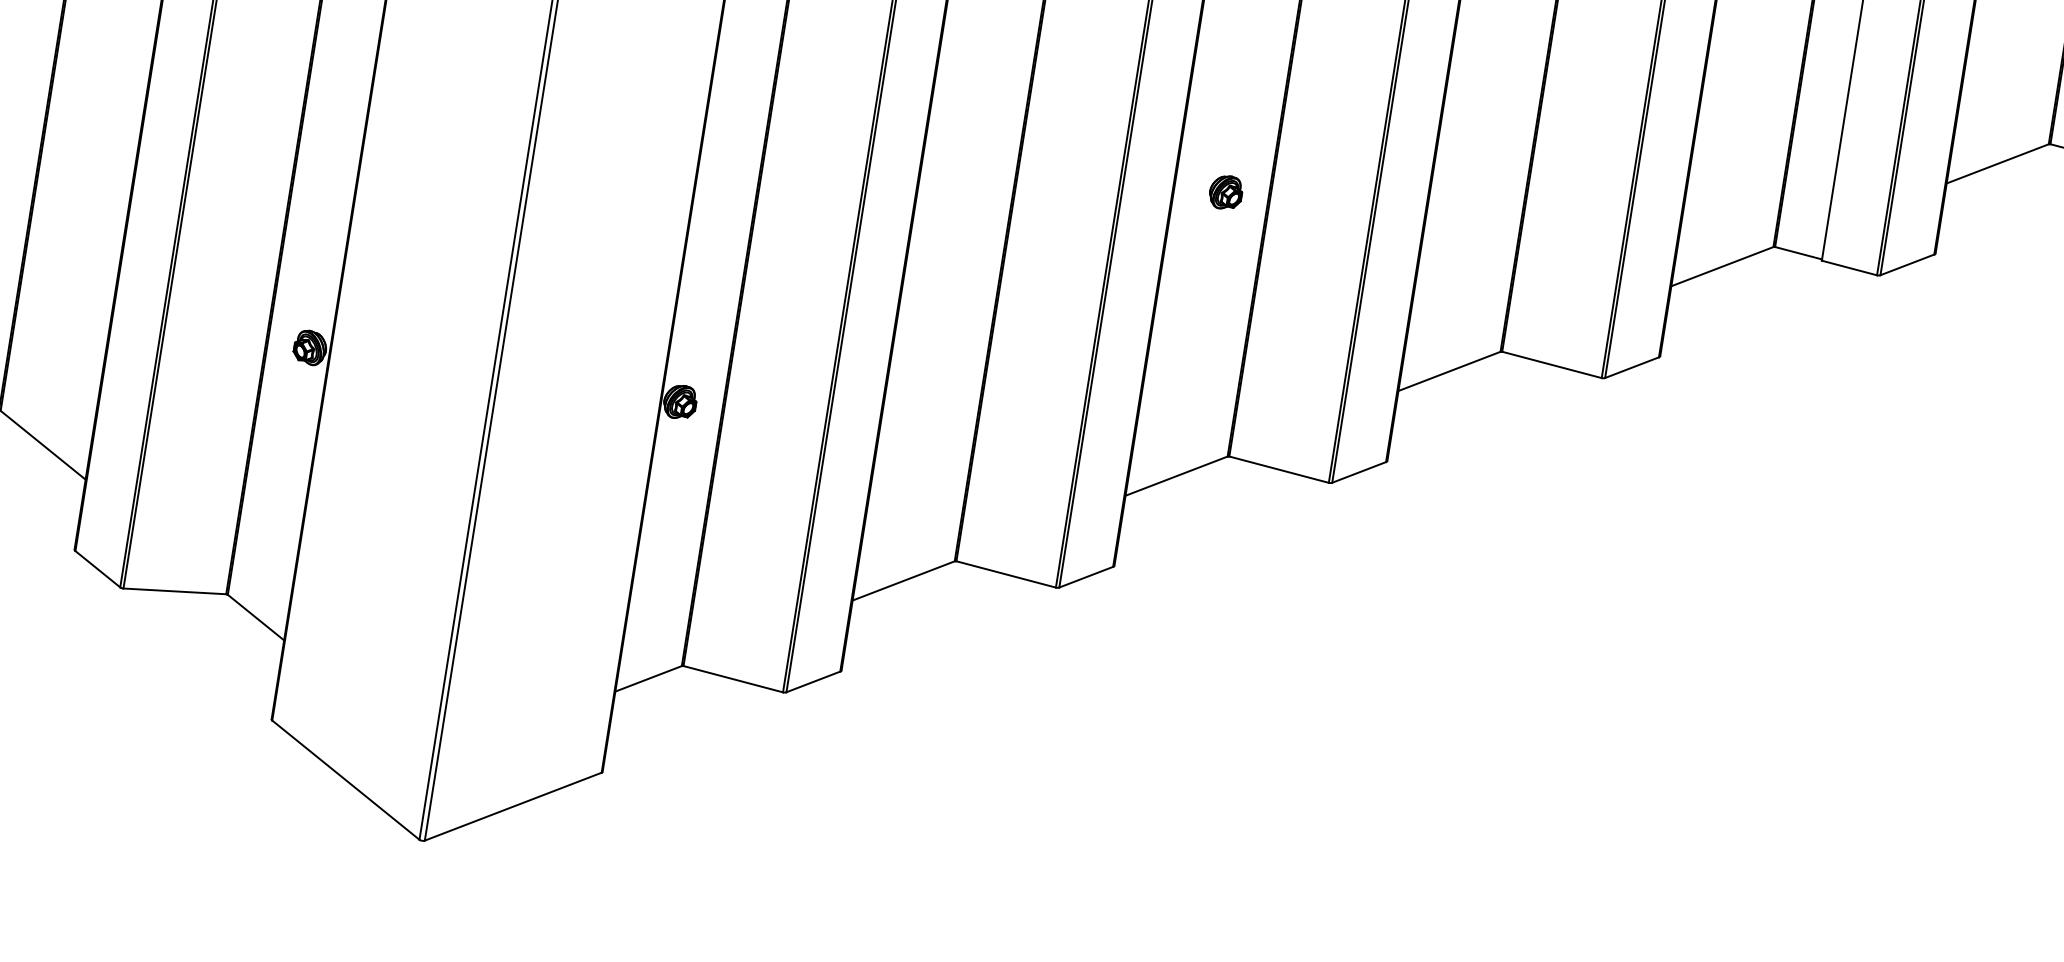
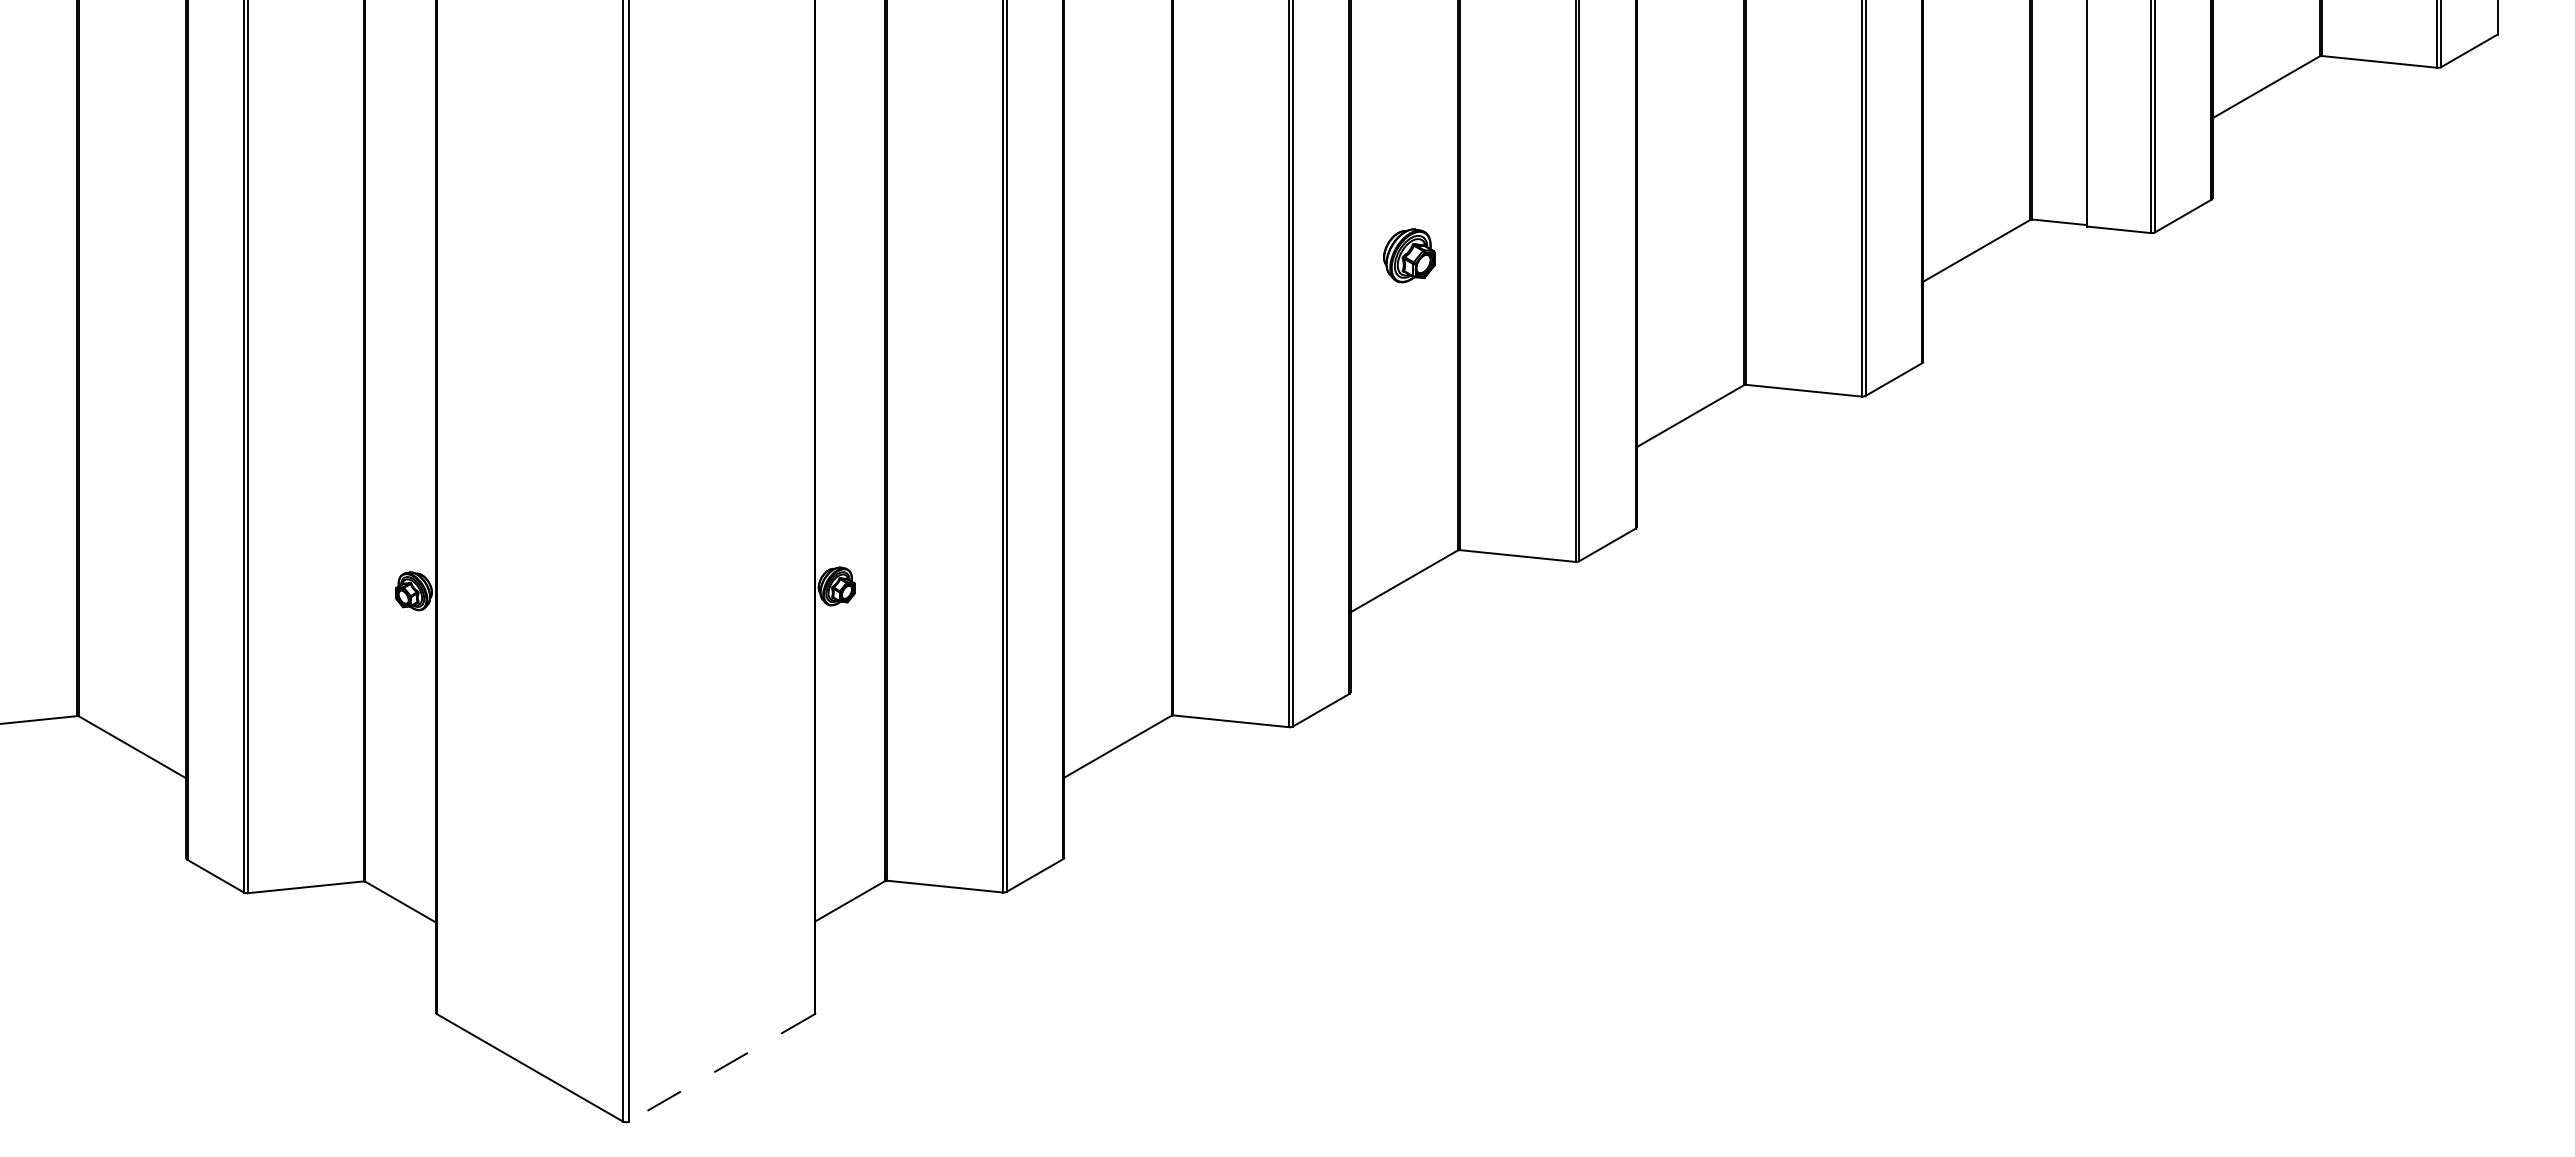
part: (1226, 192) -> (1409, 255), size x1.4
line: (512, 807) -> (721, 1068), solid -> dashed

